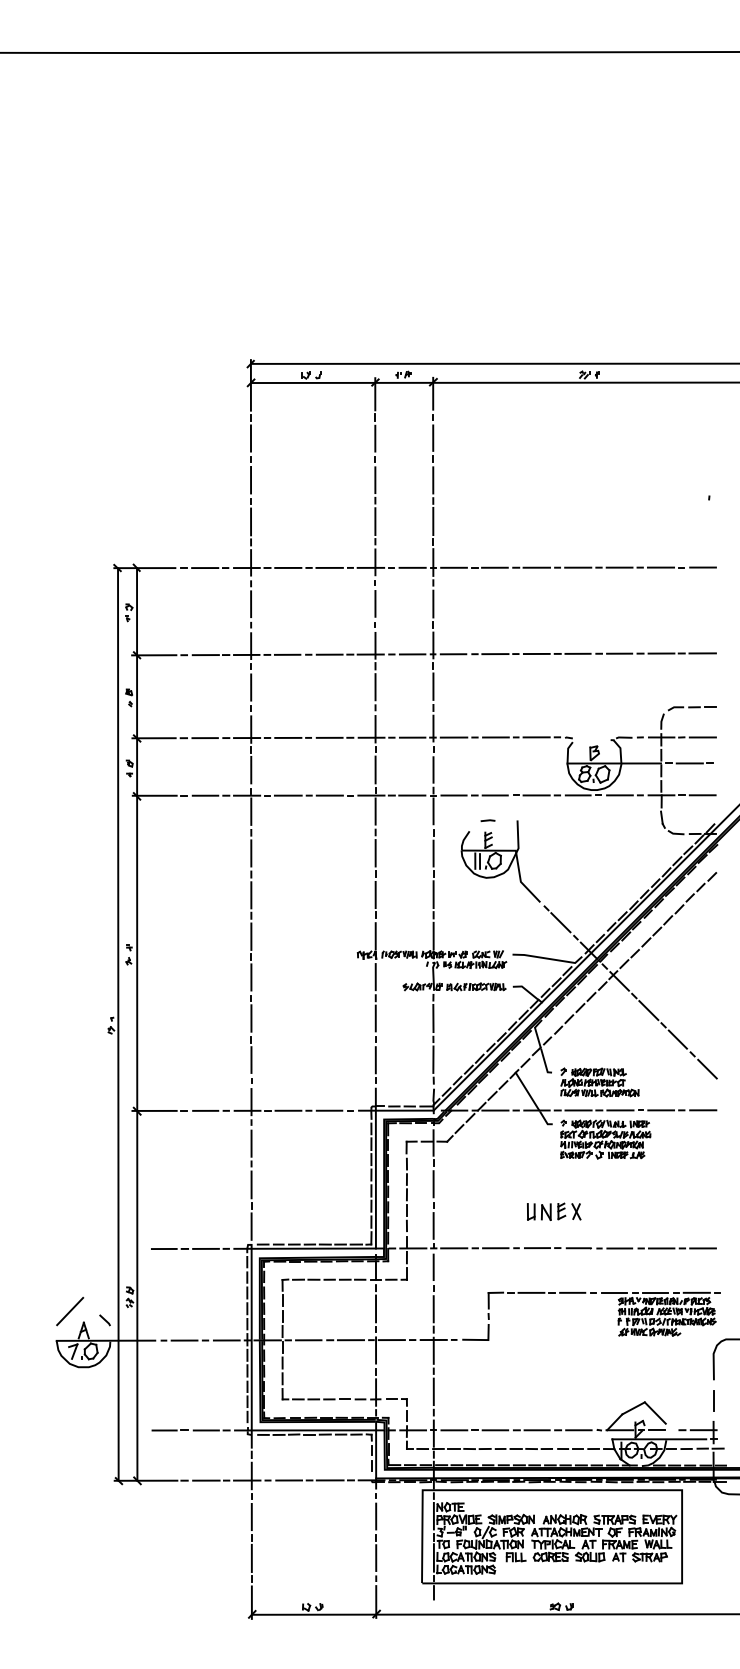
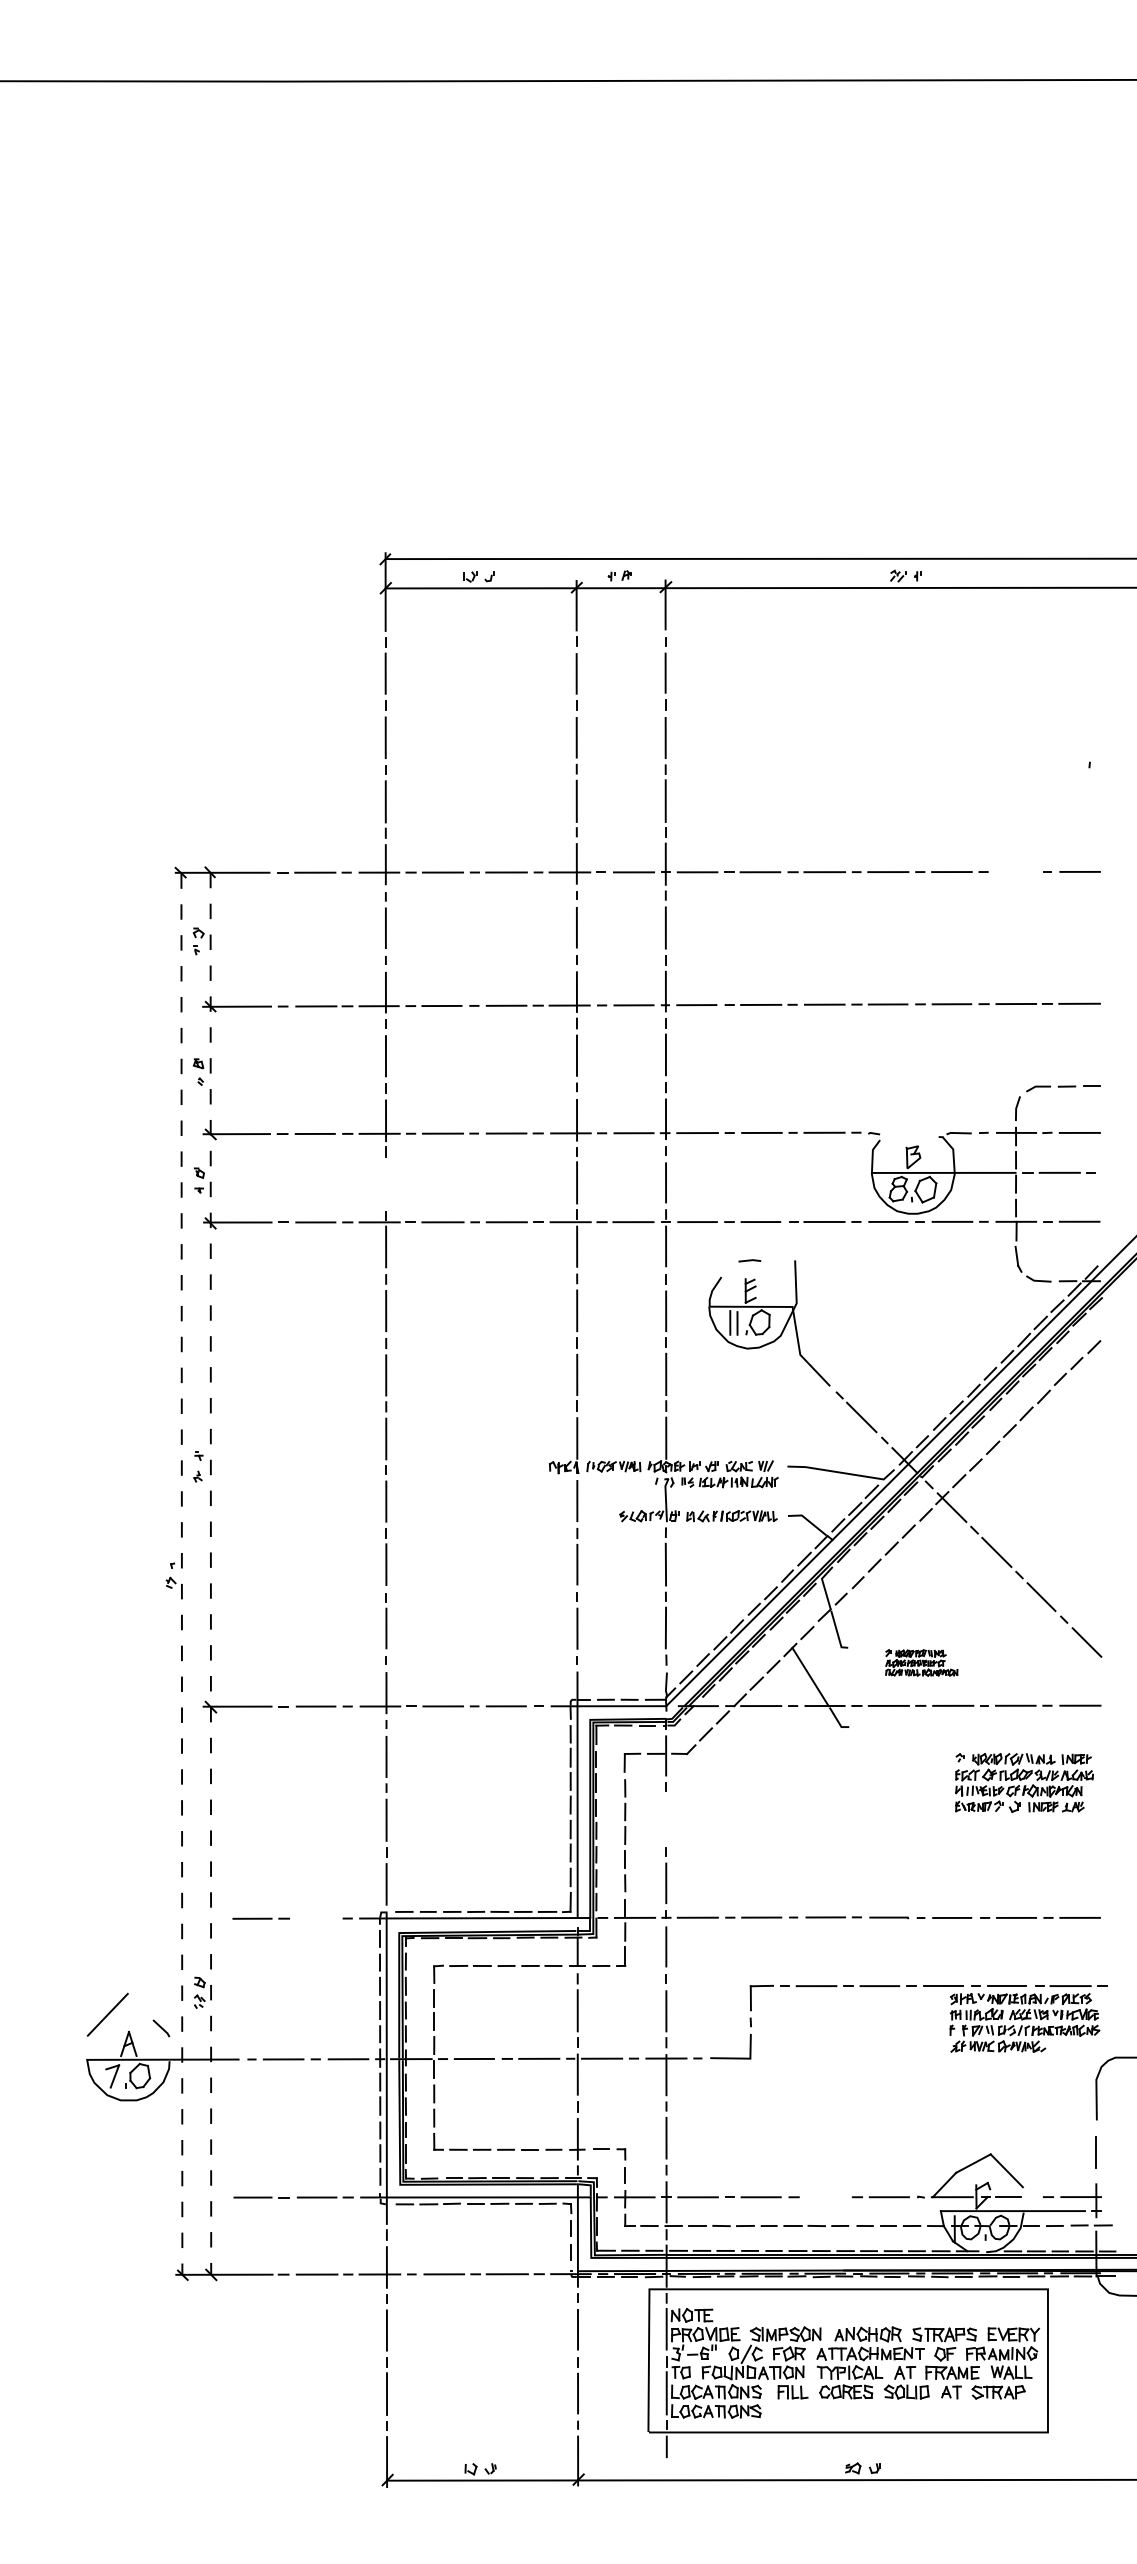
line: (660, 567) -> (1014, 871), removed
line: (251, 769) -> (386, 1182), removed
line: (137, 1024) -> (211, 1573), solid -> dashed
line: (118, 1025) -> (182, 1575), solid -> dashed
part: (599, 1082) -> (921, 1662), size x0.6
part: (605, 1139) -> (1023, 1782), moved
line: (433, 1184) -> (666, 1819), removed
part: (554, 1211) -> (851, 1861), removed
line: (205, 1248) -> (315, 1917), removed
line: (536, 1430) -> (824, 2197), removed

